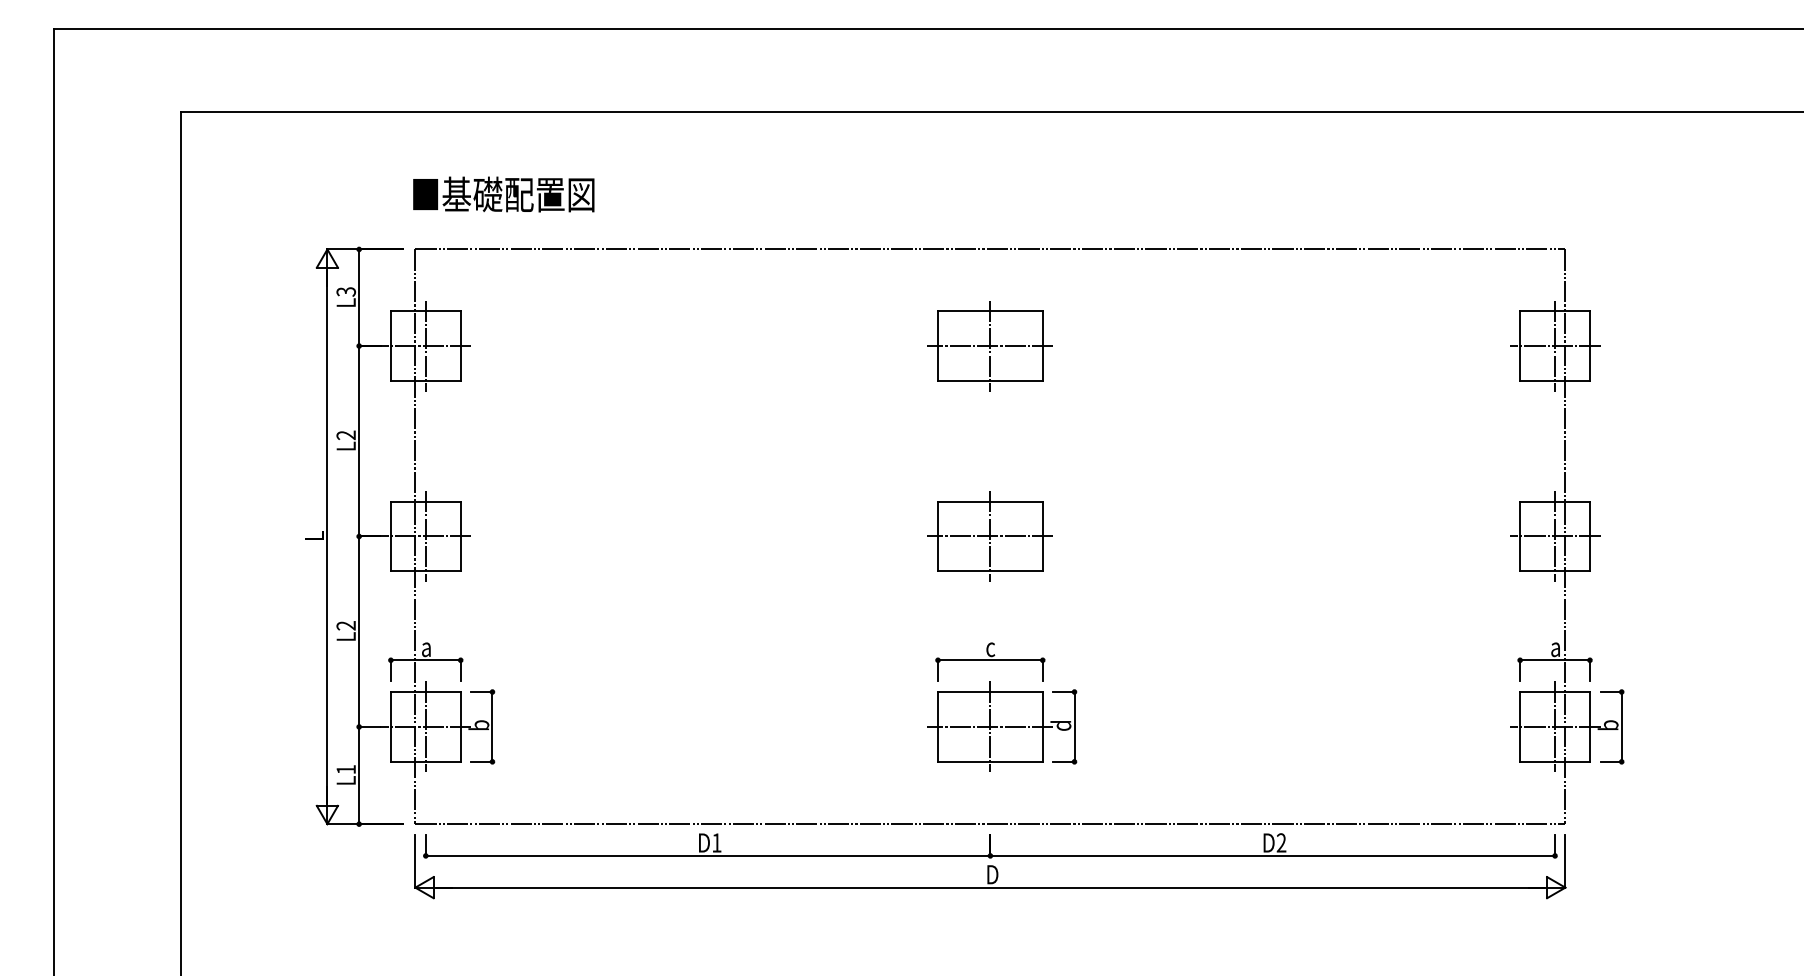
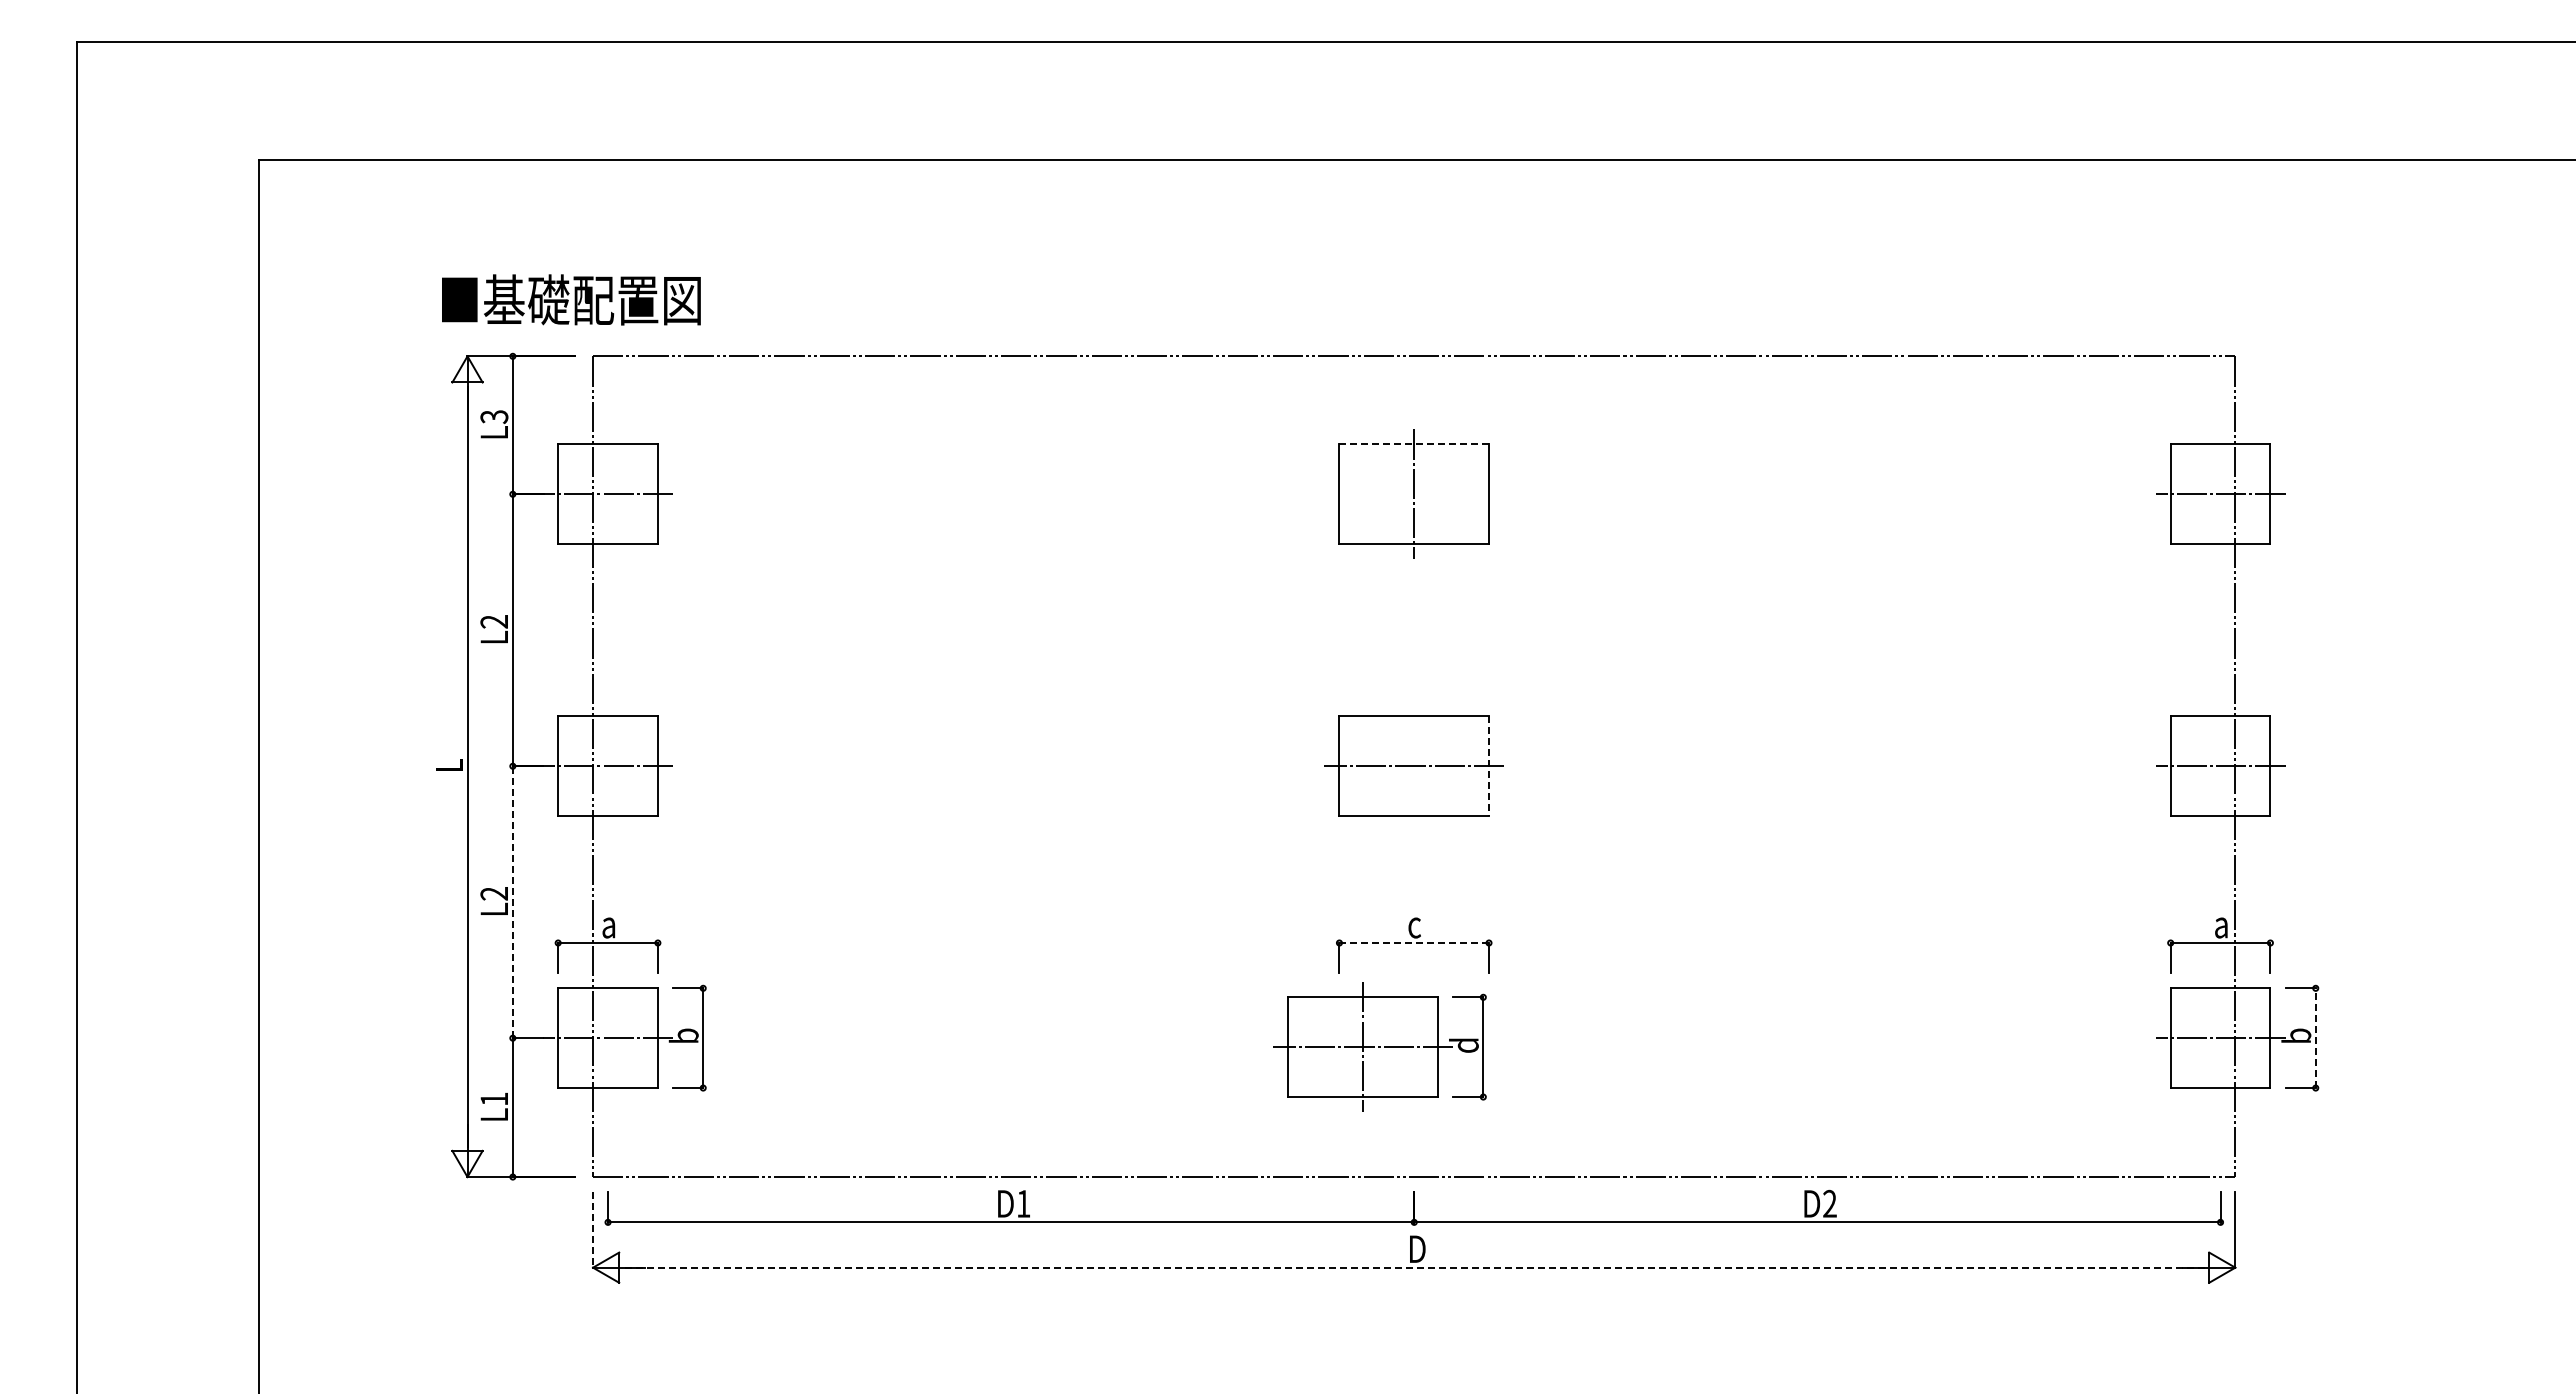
text: (503, 194) -> (571, 299), moved
line: (990, 311) -> (1414, 444), solid -> dashed
line: (426, 346) -> (608, 494), removed
line: (990, 346) -> (1414, 494), removed
line: (1555, 346) -> (2220, 494), removed
line: (426, 536) -> (608, 766), removed
line: (990, 536) -> (1414, 766), removed
line: (1043, 536) -> (1489, 766), solid -> dashed
line: (1555, 536) -> (2220, 766), removed
line: (358, 631) -> (512, 902), solid -> dashed
line: (990, 660) -> (1414, 943), solid -> dashed
part: (1001, 726) -> (1379, 1046), moved
line: (426, 727) -> (608, 1038), removed
line: (1555, 727) -> (2220, 1038), removed
line: (1621, 727) -> (2315, 1038), solid -> dashed
line: (415, 860) -> (593, 1229), solid -> dashed
line: (990, 887) -> (1414, 1267), solid -> dashed

